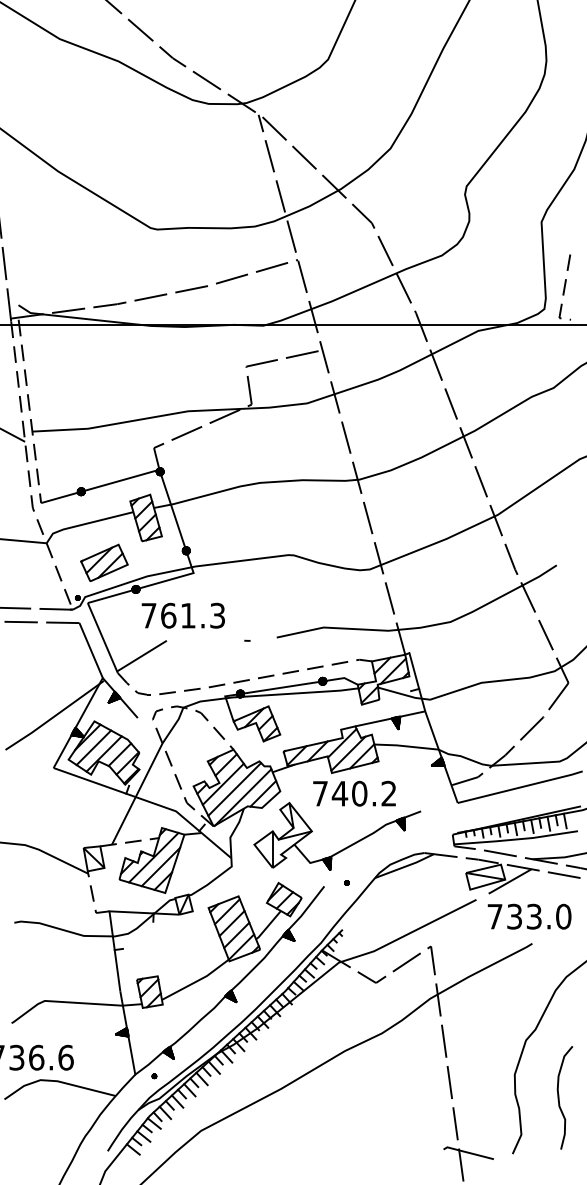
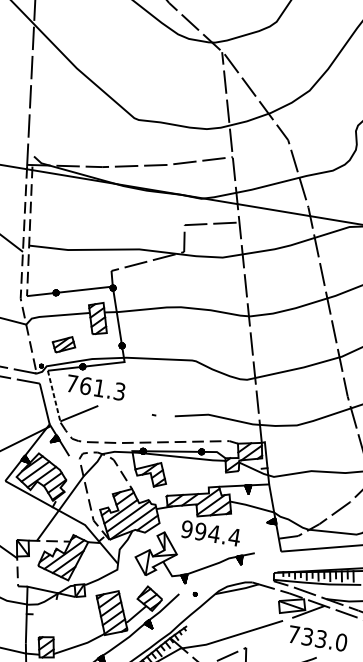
part: (104, 562) -> (64, 344), size x0.7
text: (182, 615) -> (95, 387), moved
line: (103, 638) -> (54, 397), solid -> dashed
text: (354, 793) -> (210, 533), 740.2 -> 994.4

